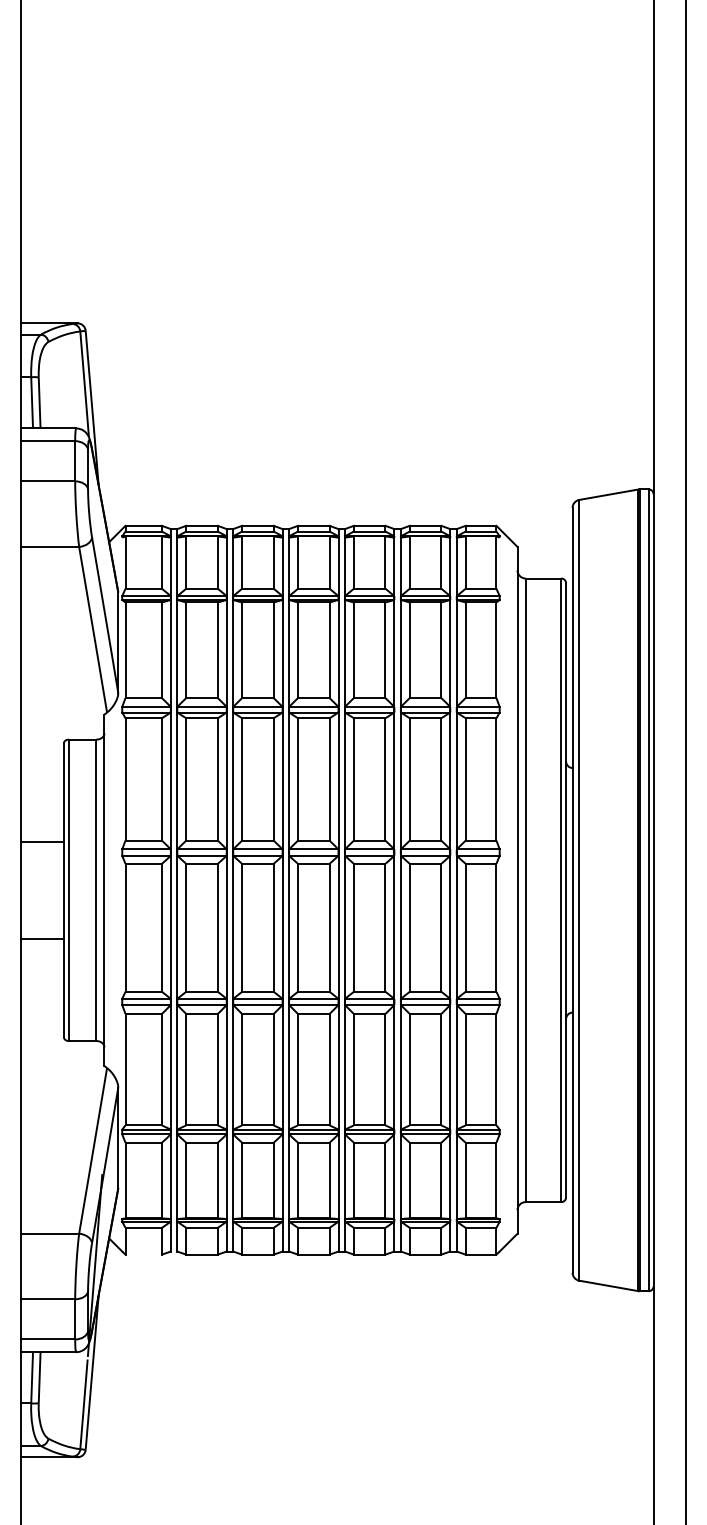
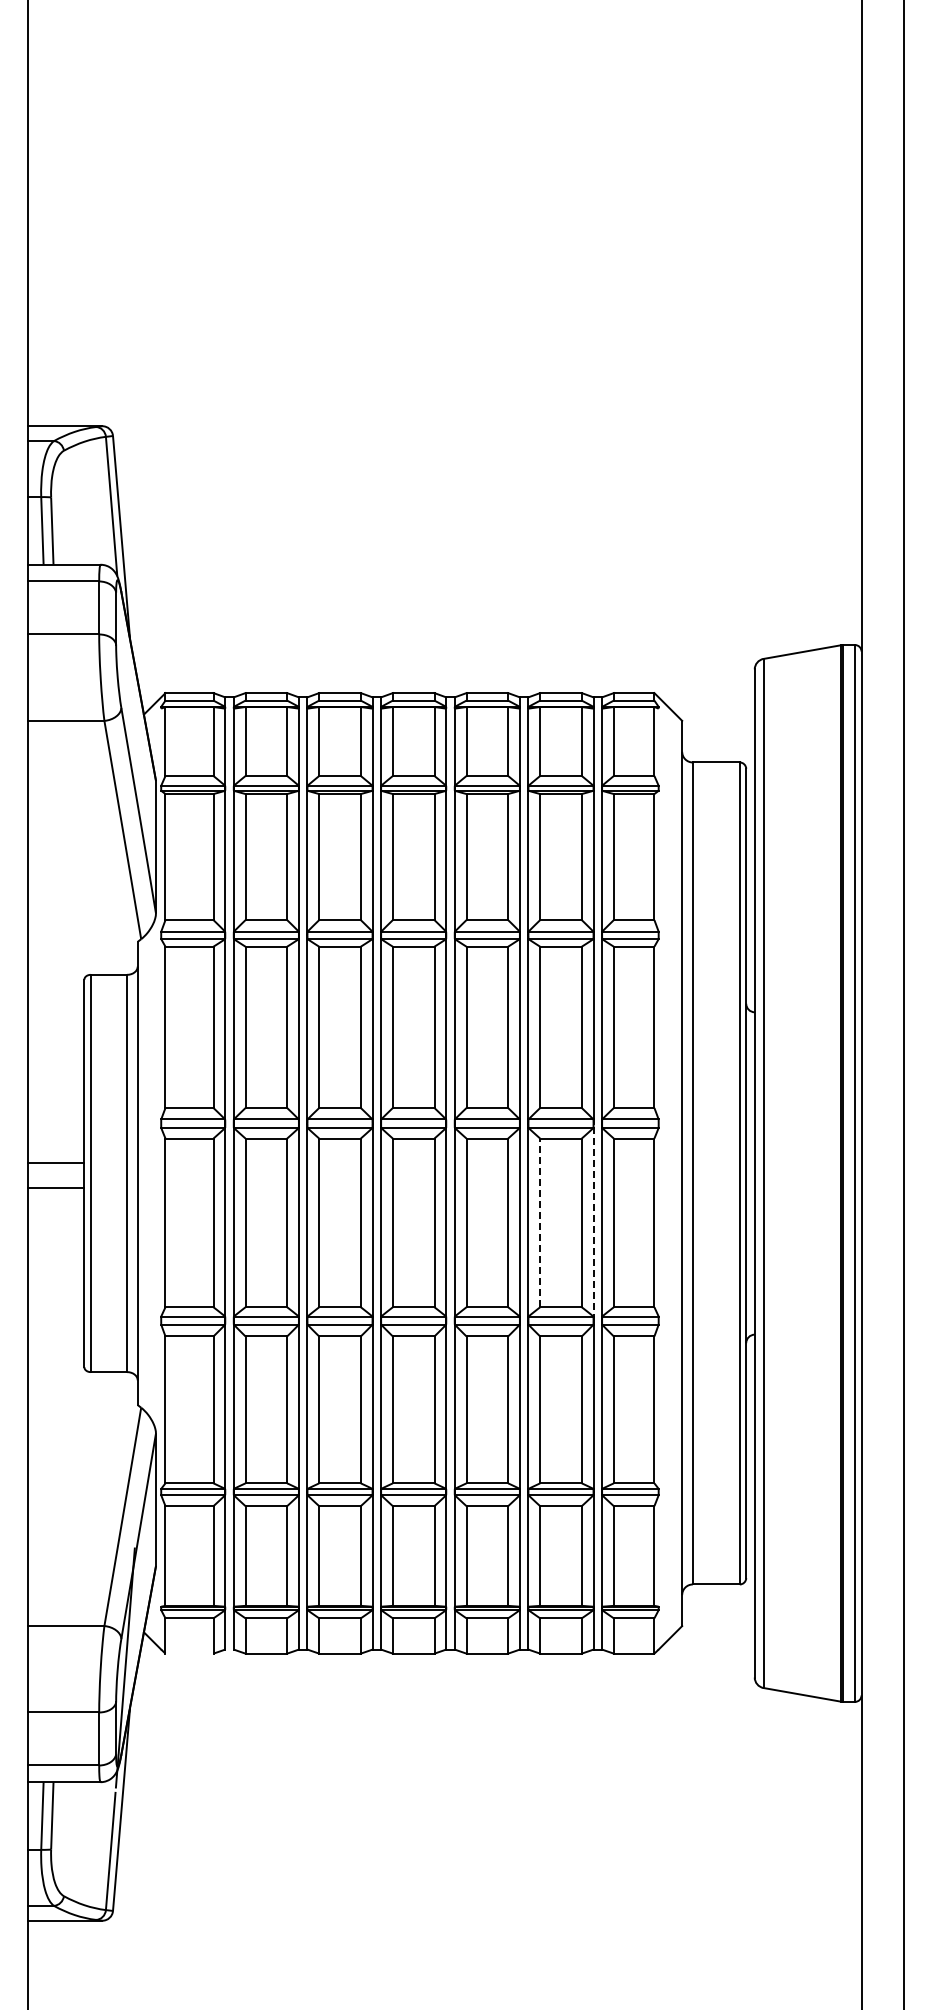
line: (42, 841) -> (55, 1162), moved
line: (450, 926) -> (593, 1221), solid -> dashed
line: (410, 927) -> (540, 1222), solid -> dashed
line: (42, 938) -> (55, 1188), moved

